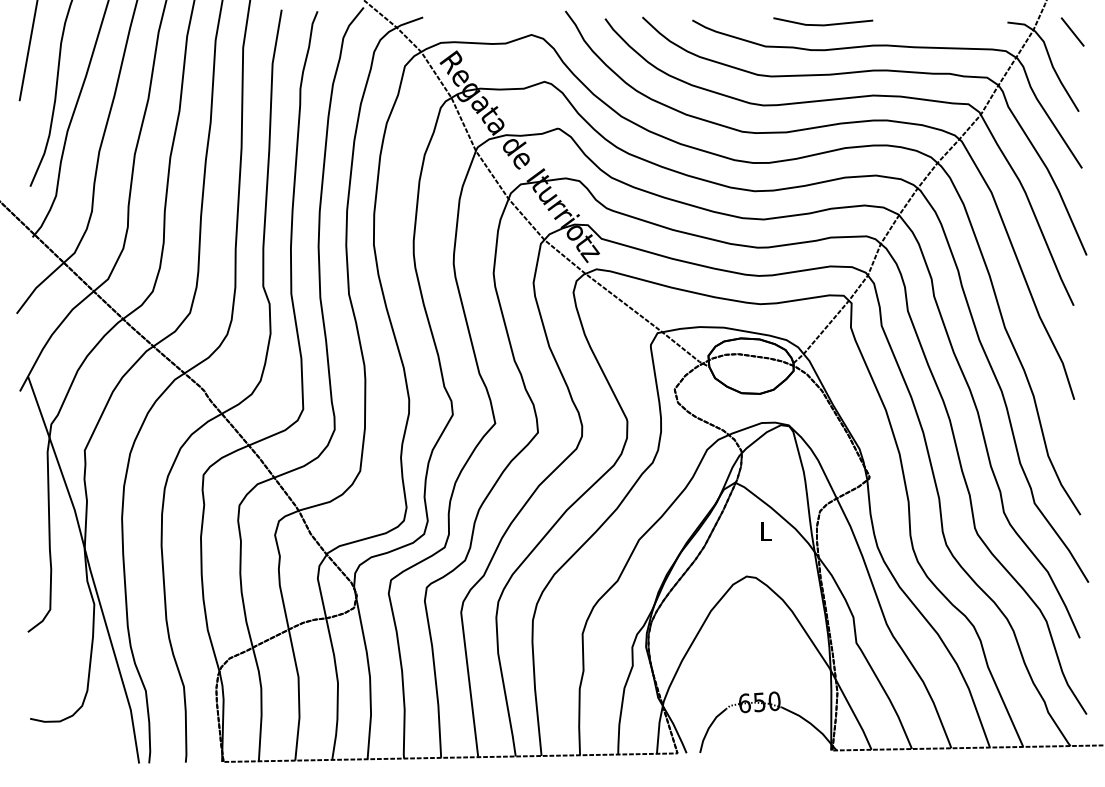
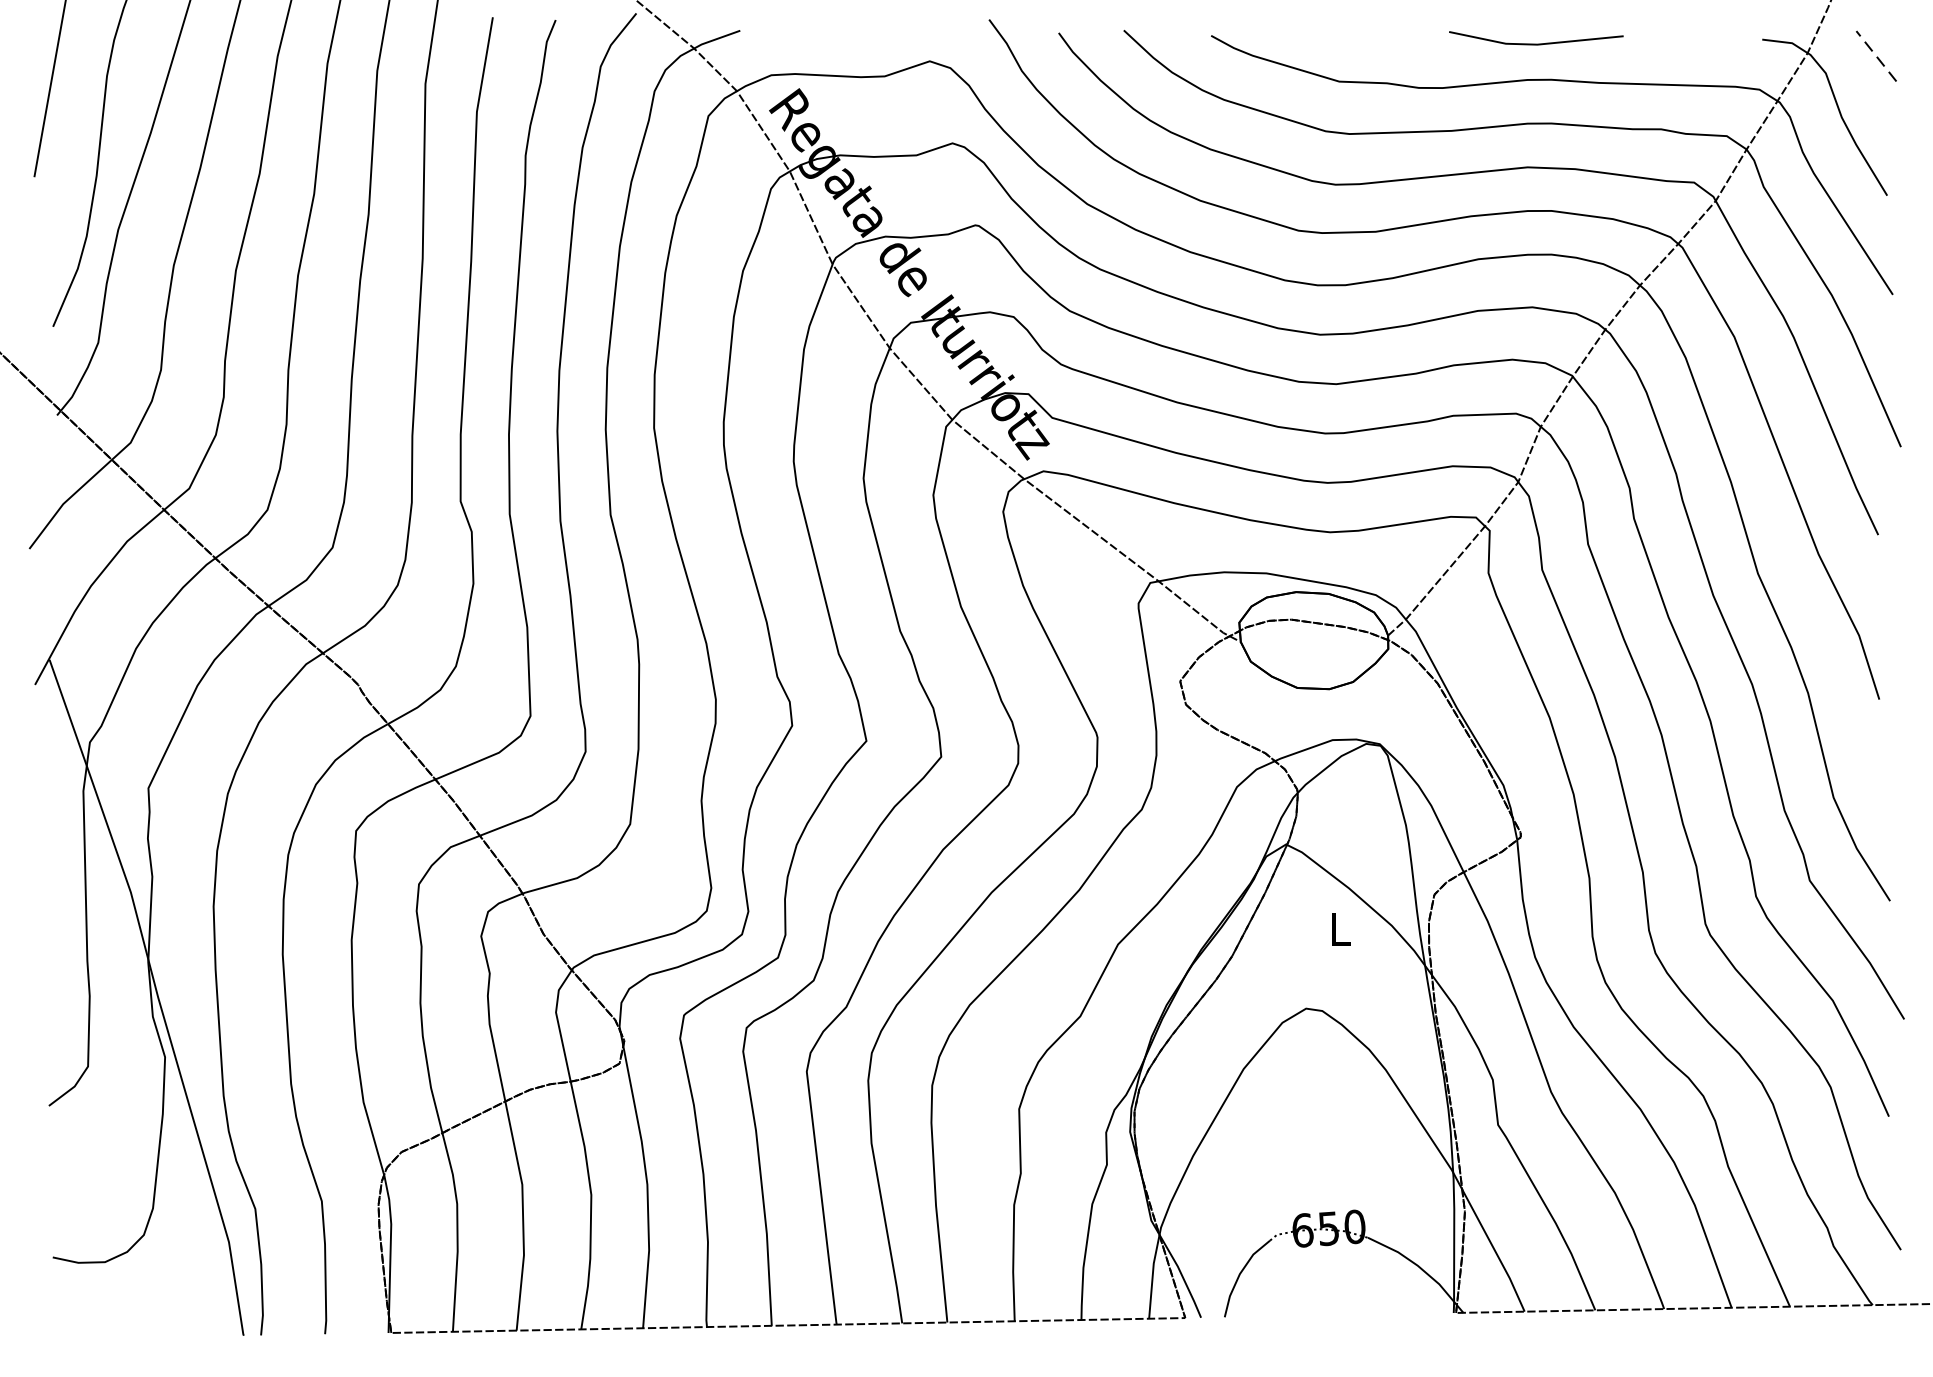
line: (823, 24) -> (1536, 43), moved
line: (1072, 31) -> (1876, 55), solid -> dashed

